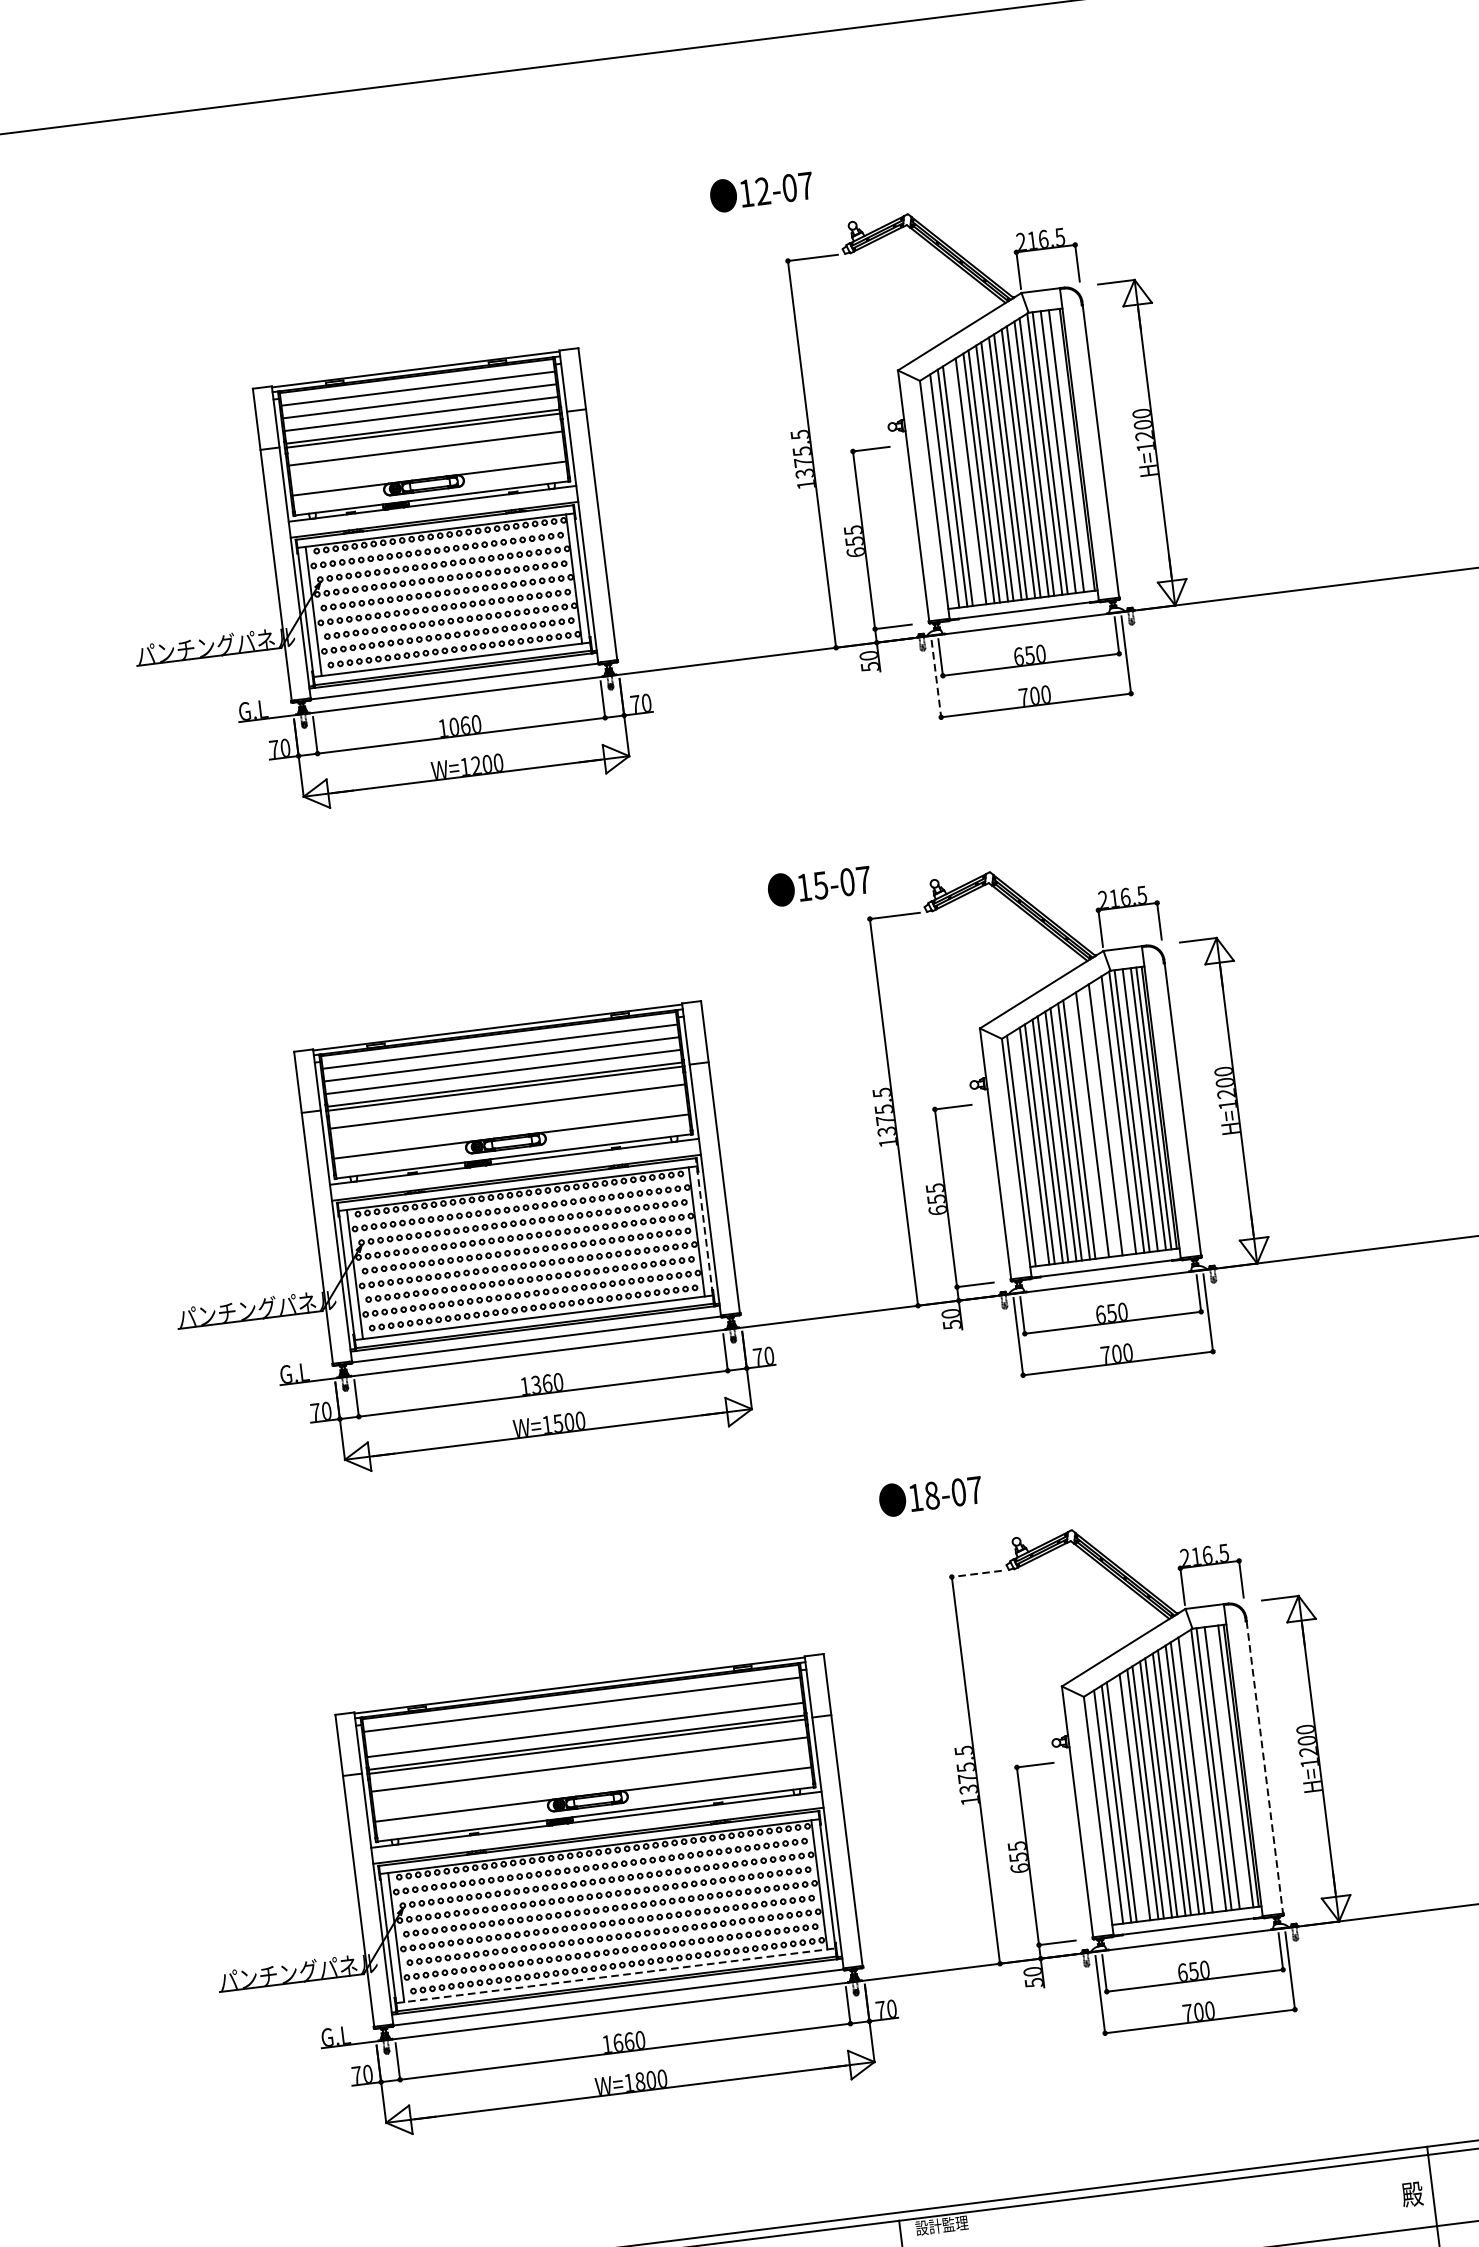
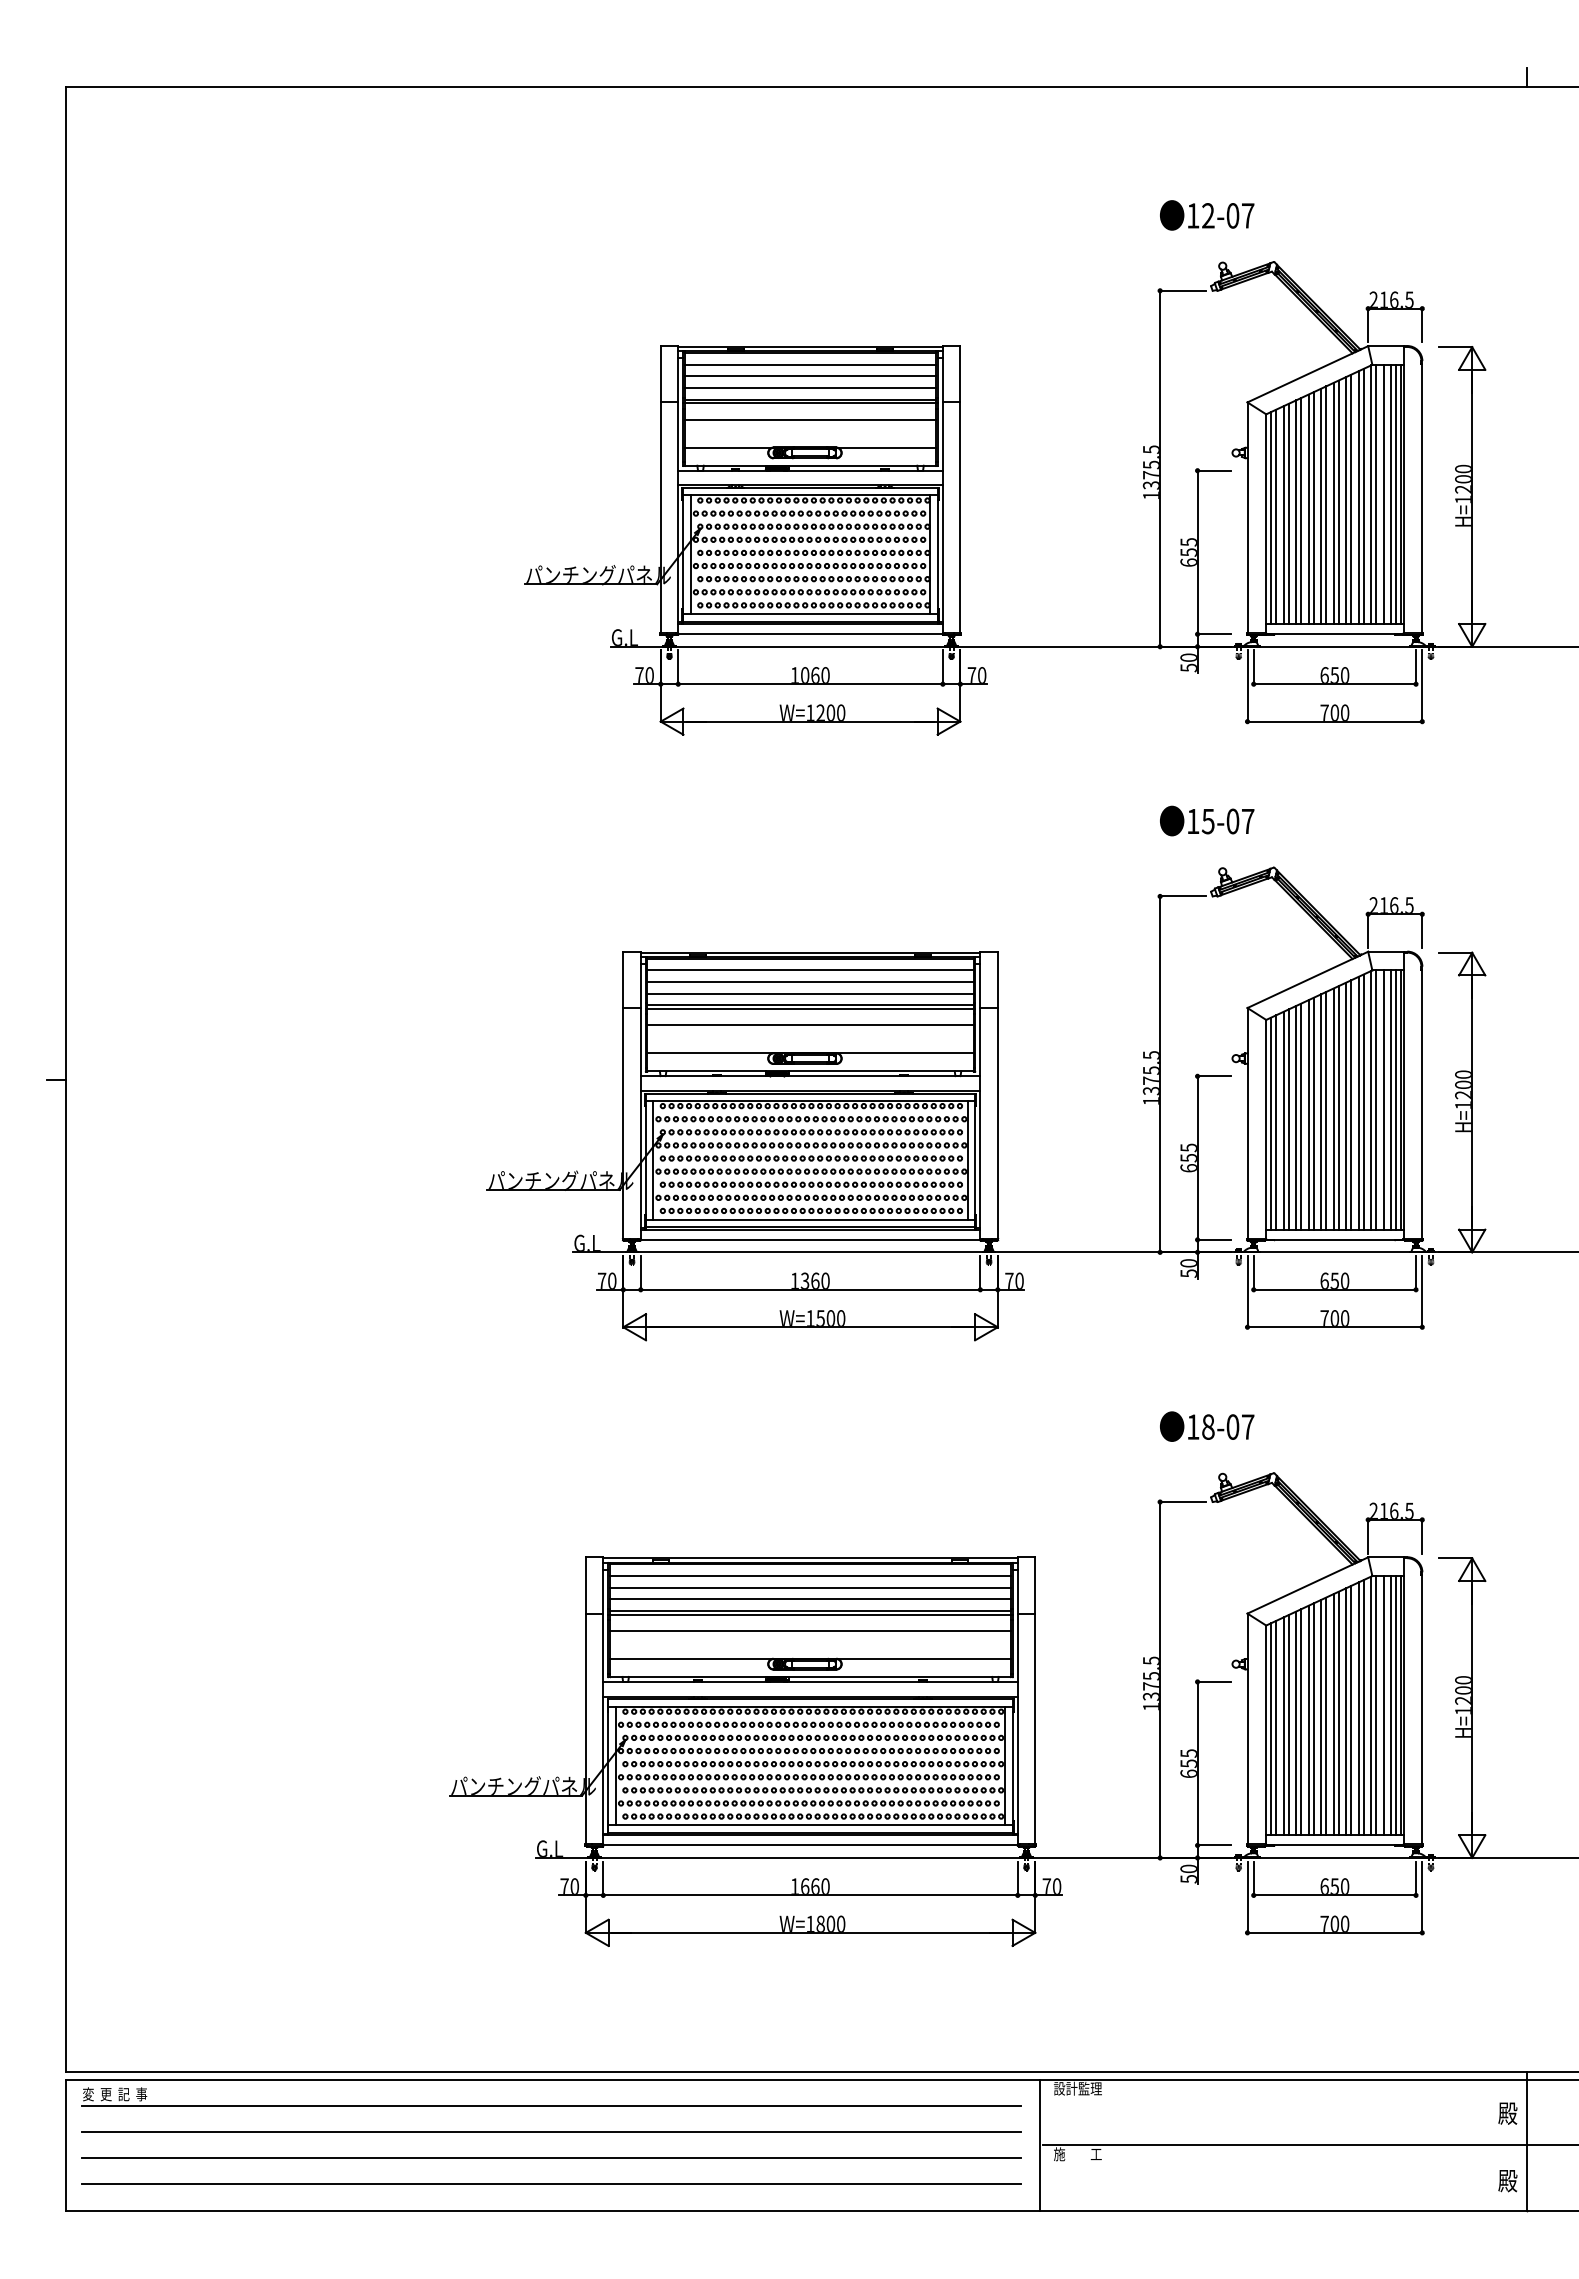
text: (762, 191) -> (1207, 215), moved
line: (1072, 450) -> (1396, 494), added
line: (966, 483) -> (1296, 512), added
line: (939, 493) -> (1271, 518), added
line: (936, 679) -> (1247, 686), dashed -> solid
text: (819, 884) -> (1207, 820), moved
line: (1113, 1116) -> (1358, 1102), added
line: (1100, 1120) -> (1346, 1105), added
line: (1086, 1125) -> (1333, 1108), added
line: (1026, 1148) -> (1276, 1122), added
line: (705, 1232) -> (975, 1161), dashed -> solid
text: (931, 1495) -> (1207, 1426), moved
line: (976, 1574) -> (1182, 1502), dashed -> solid
line: (583, 1717) -> (810, 1587), added
line: (1230, 1766) -> (1391, 1705), added
line: (1265, 1766) -> (1422, 1709), dashed -> solid
line: (1200, 1772) -> (1363, 1707), added
line: (1130, 1799) -> (1296, 1723), added
line: (1103, 1809) -> (1271, 1729), added
line: (616, 1975) -> (811, 1825), dashed -> solid

